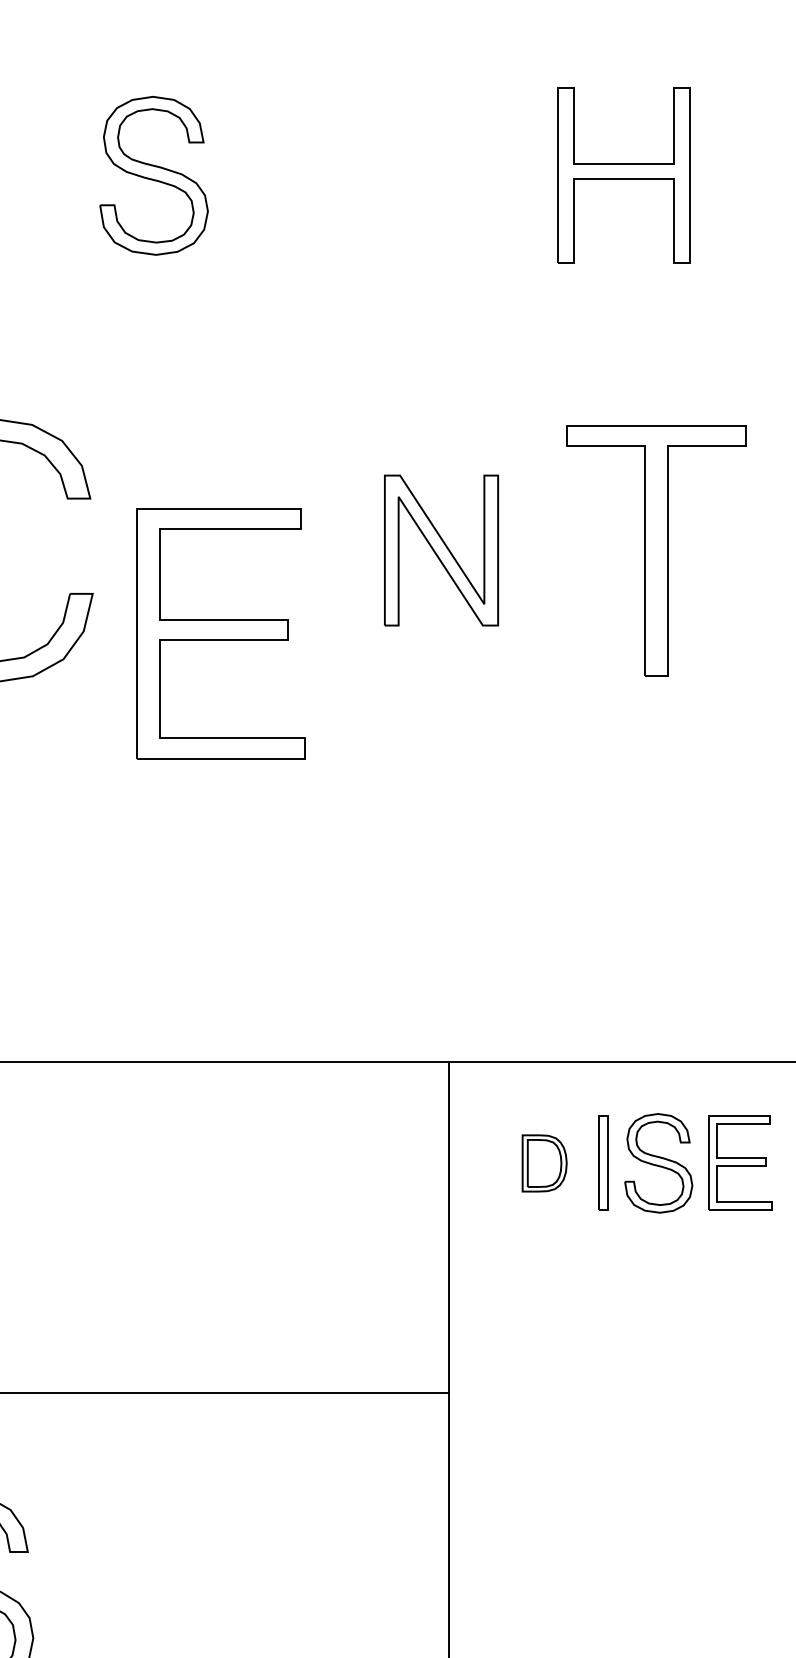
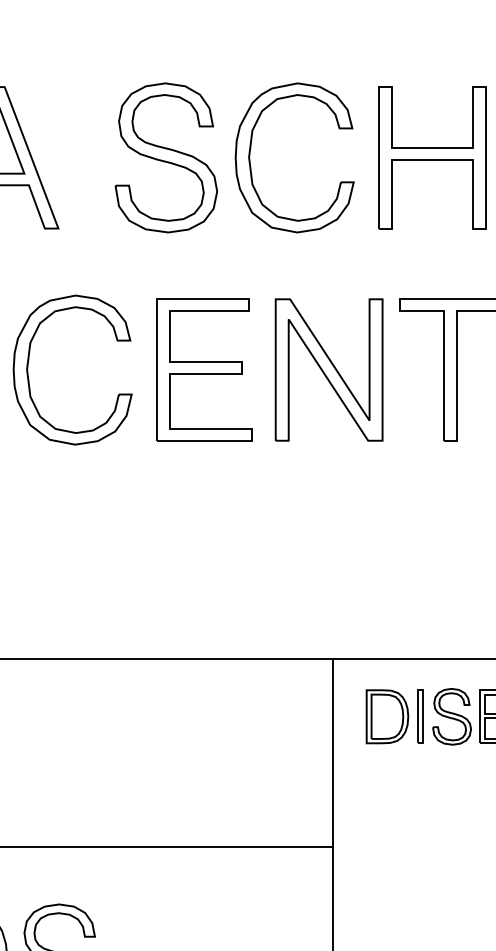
part: (304, 159) -> (251, 148), added
part: (154, 175) -> (166, 157), size x1.67
part: (624, 175) -> (432, 157), size x1.43
part: (440, 549) -> (328, 369), size x1.67
part: (221, 632) -> (204, 369), moved
part: (544, 1162) -> (387, 716), size x1.67

